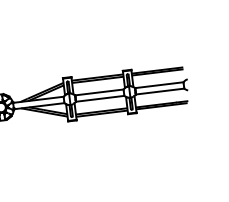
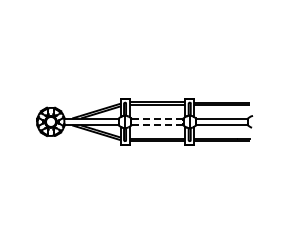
line: (98, 92) -> (156, 118), solid -> dashed
line: (99, 99) -> (156, 125), solid -> dashed

